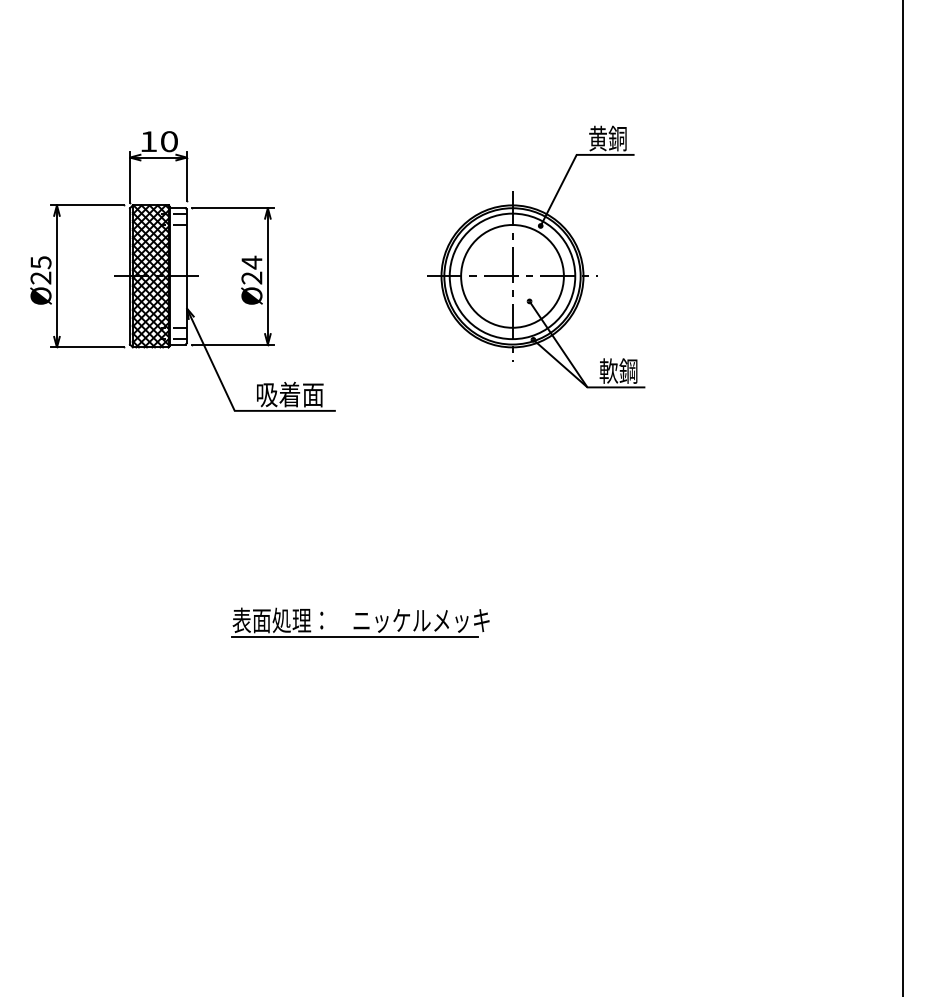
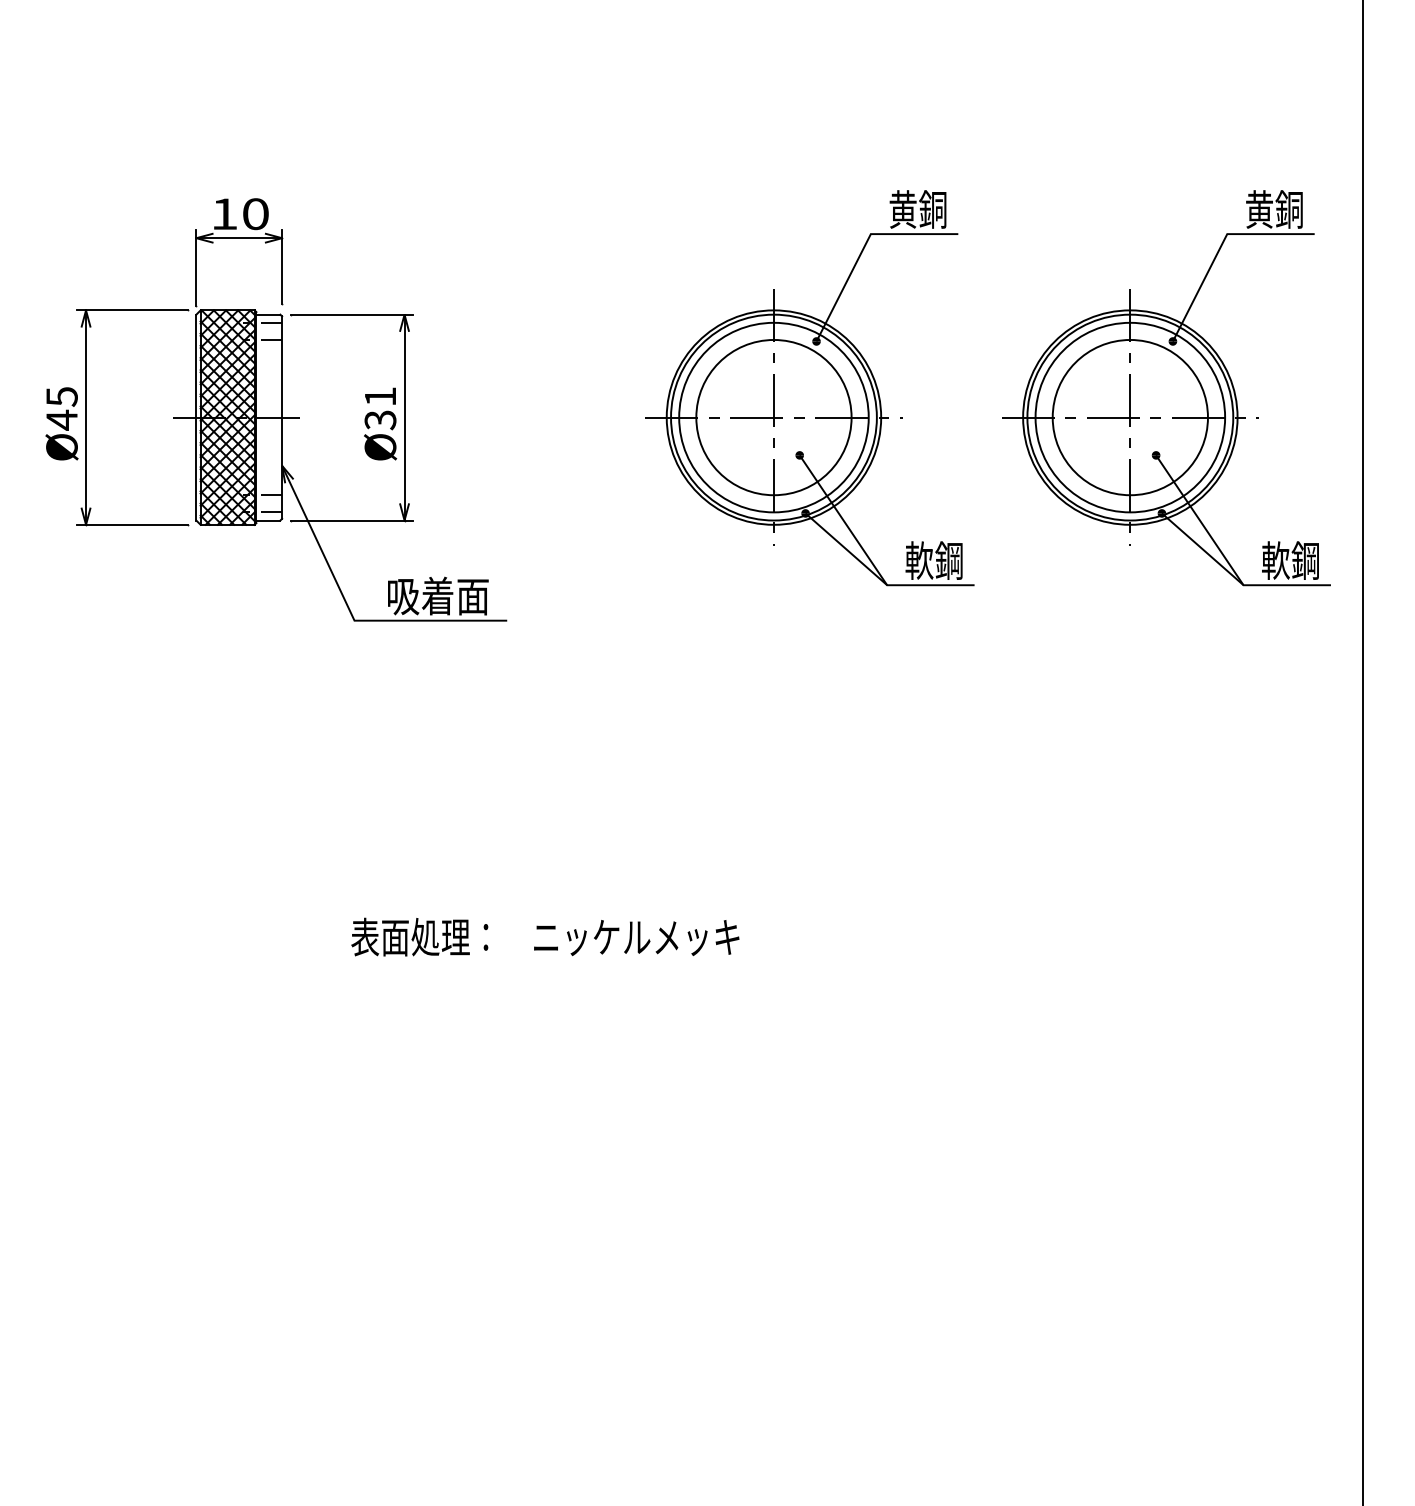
part: (772, 256) -> (1166, 387), added
text: (251, 269) -> (379, 407), Ø24 -> Ø31
text: (40, 278) -> (61, 420), Ø25 -> Ø45
line: (354, 636) -> (535, 961), removed

